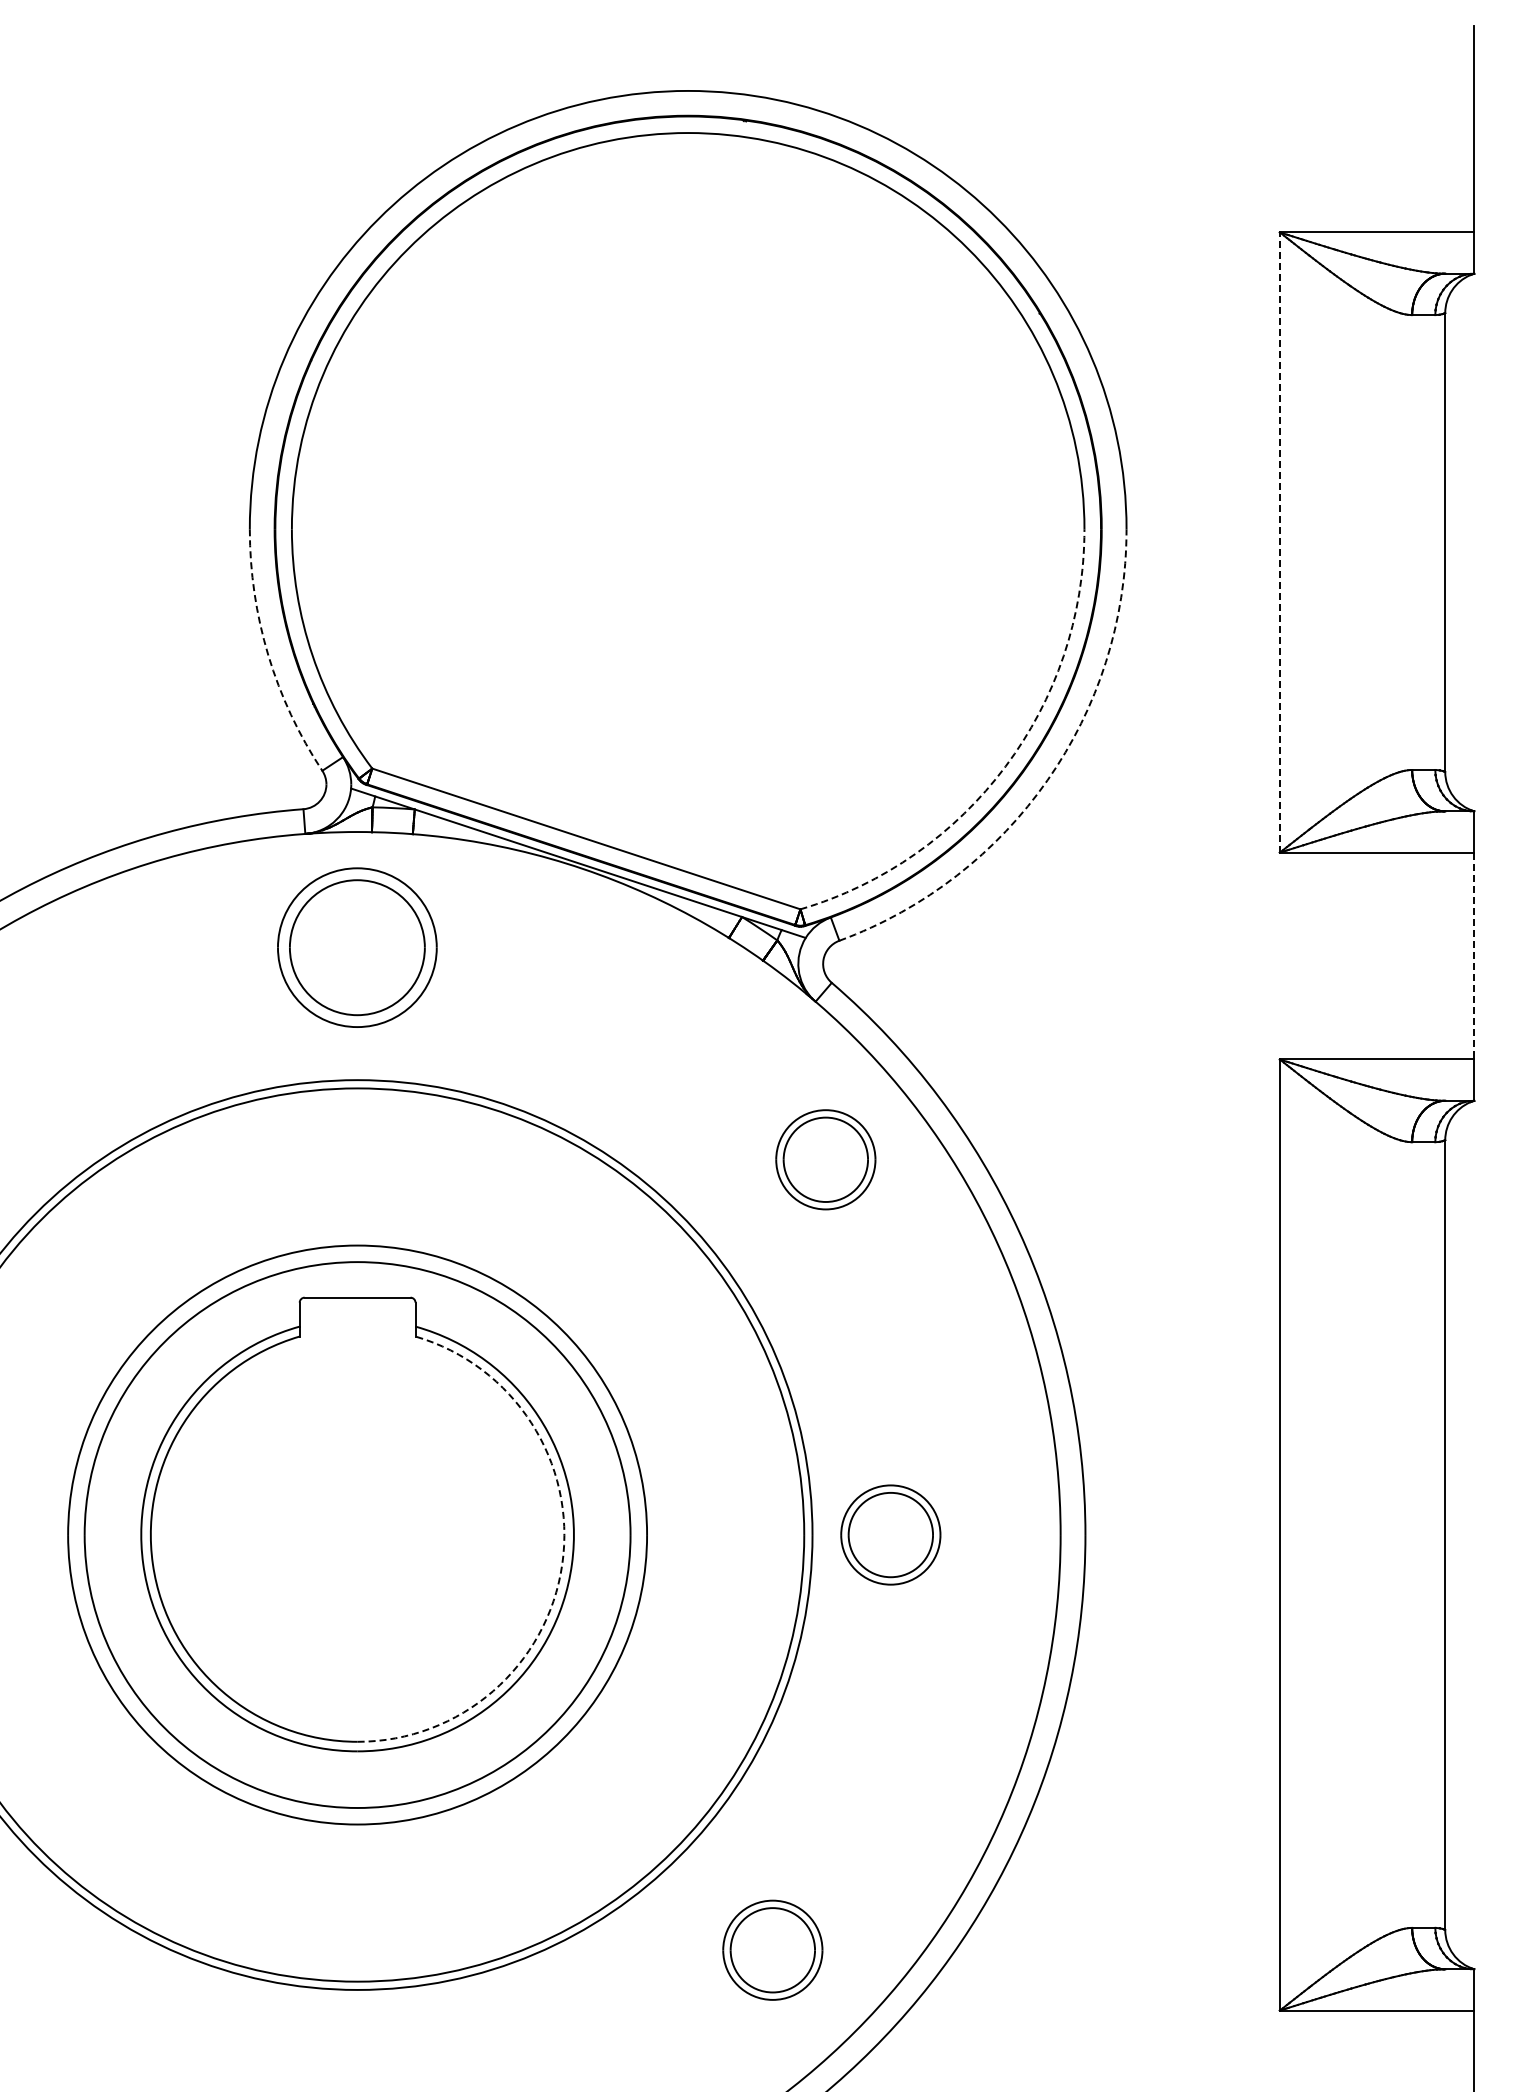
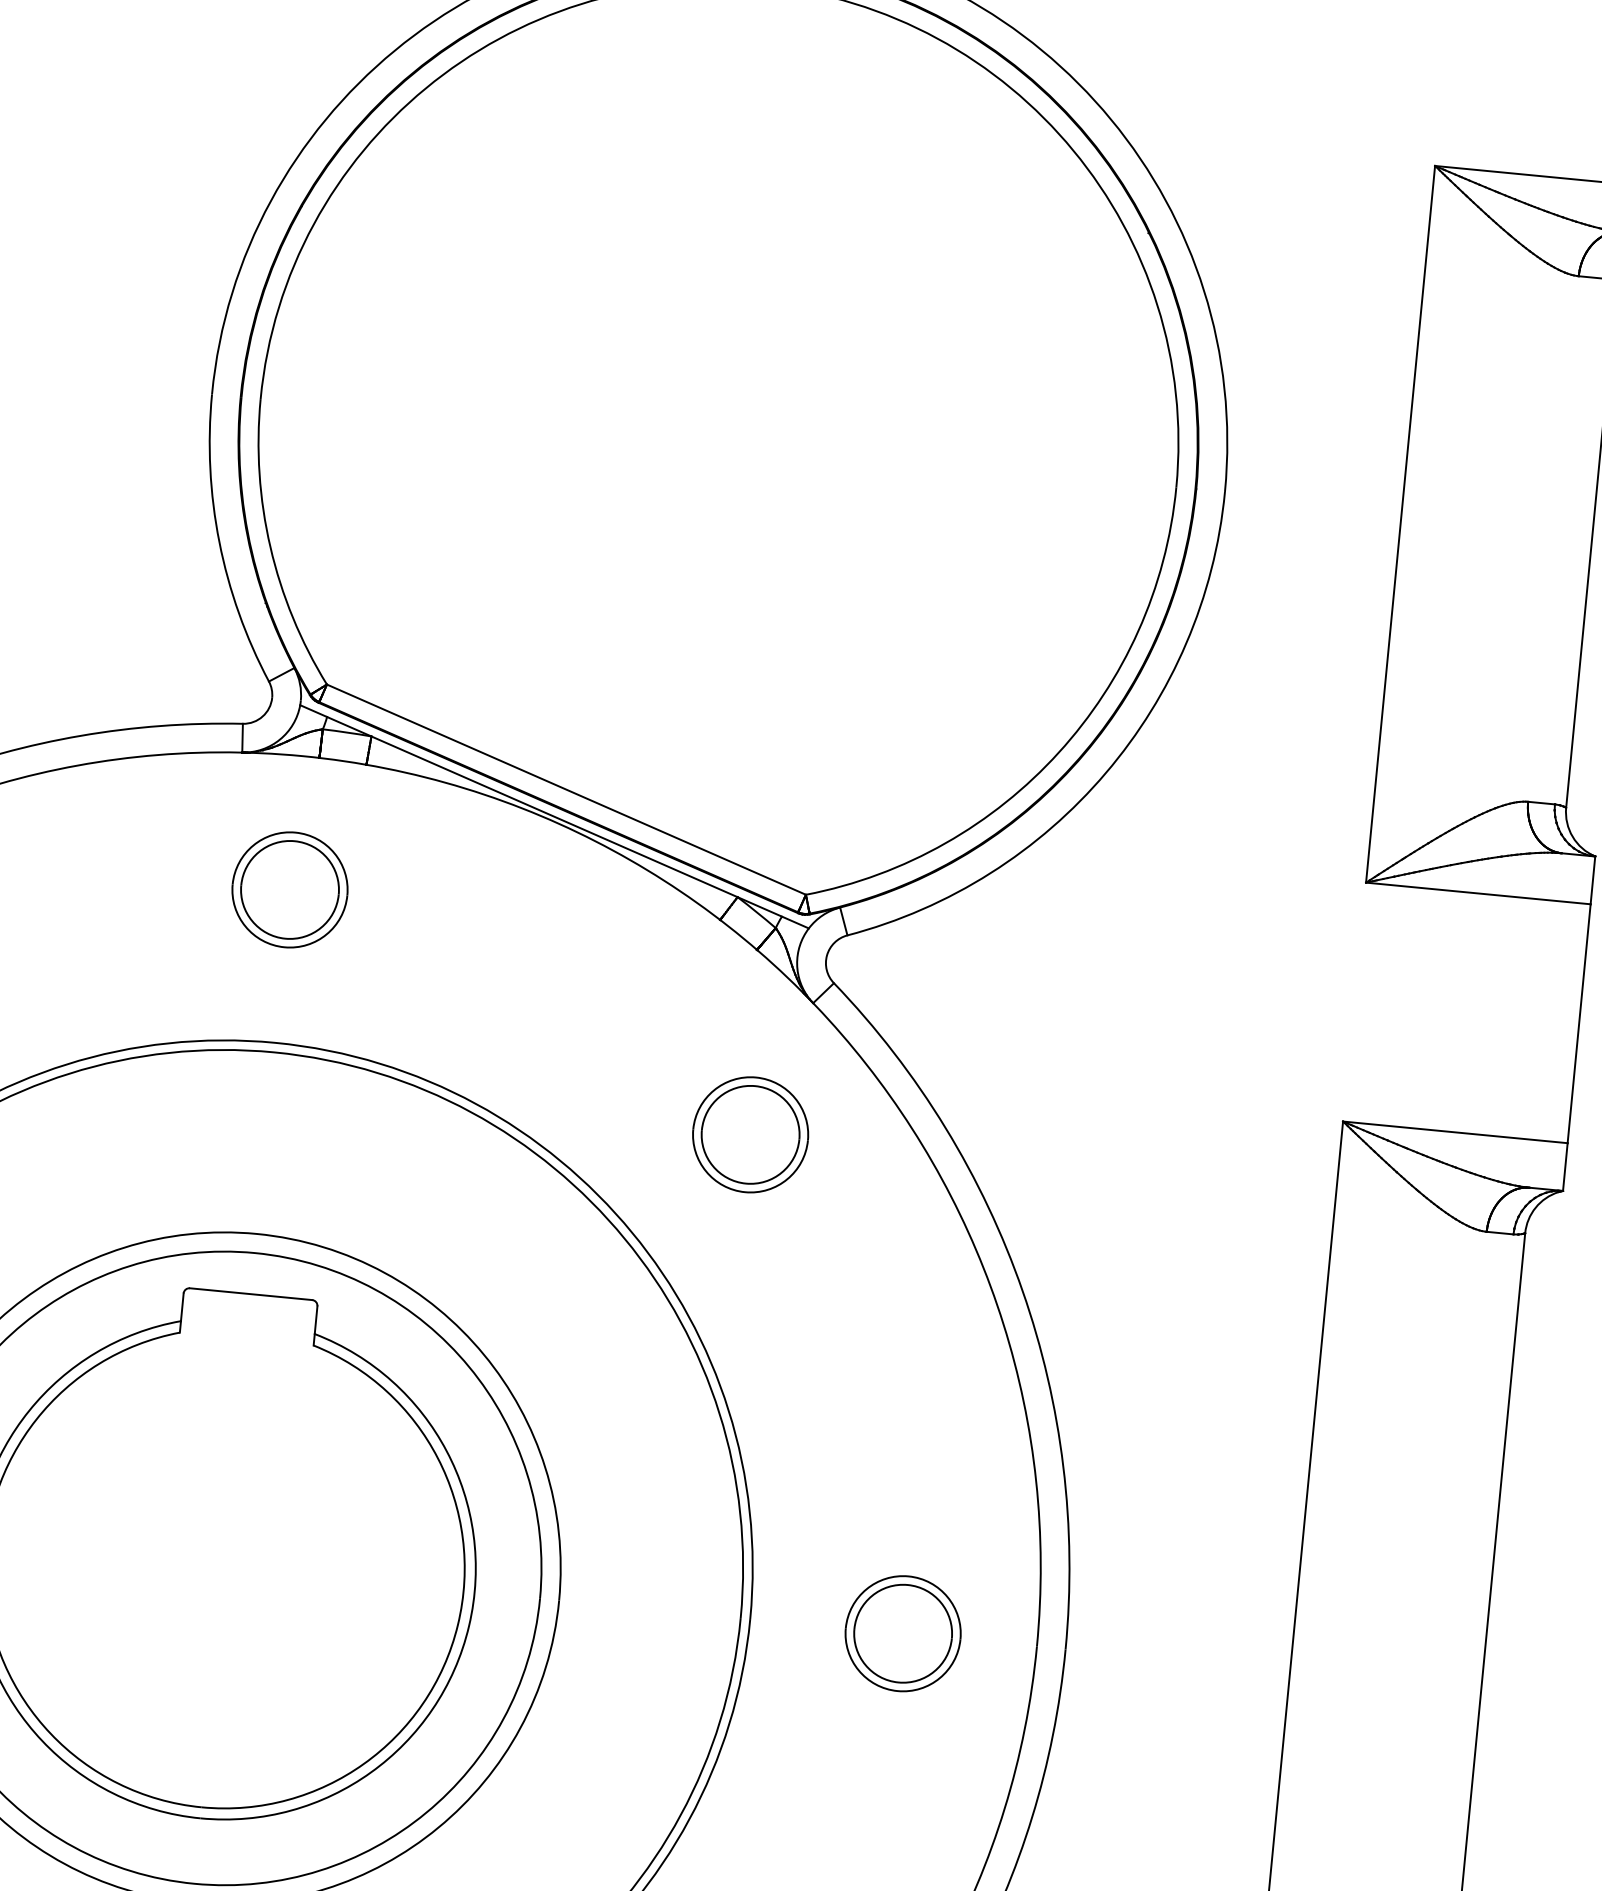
line: (1279, 542) -> (1400, 524), dashed -> solid
arc: (268, 655) -> (219, 542), dashed -> solid
arc: (1005, 766) -> (1058, 752), dashed -> solid
arc: (1047, 780) -> (1105, 773), dashed -> solid
part: (357, 947) -> (289, 889), size x0.62
line: (1474, 956) -> (1579, 1024), dashed -> solid
part: (825, 1159) -> (750, 1134), moved
part: (890, 1534) -> (902, 1633), moved
arc: (562, 1564) -> (458, 1625), dashed -> solid

